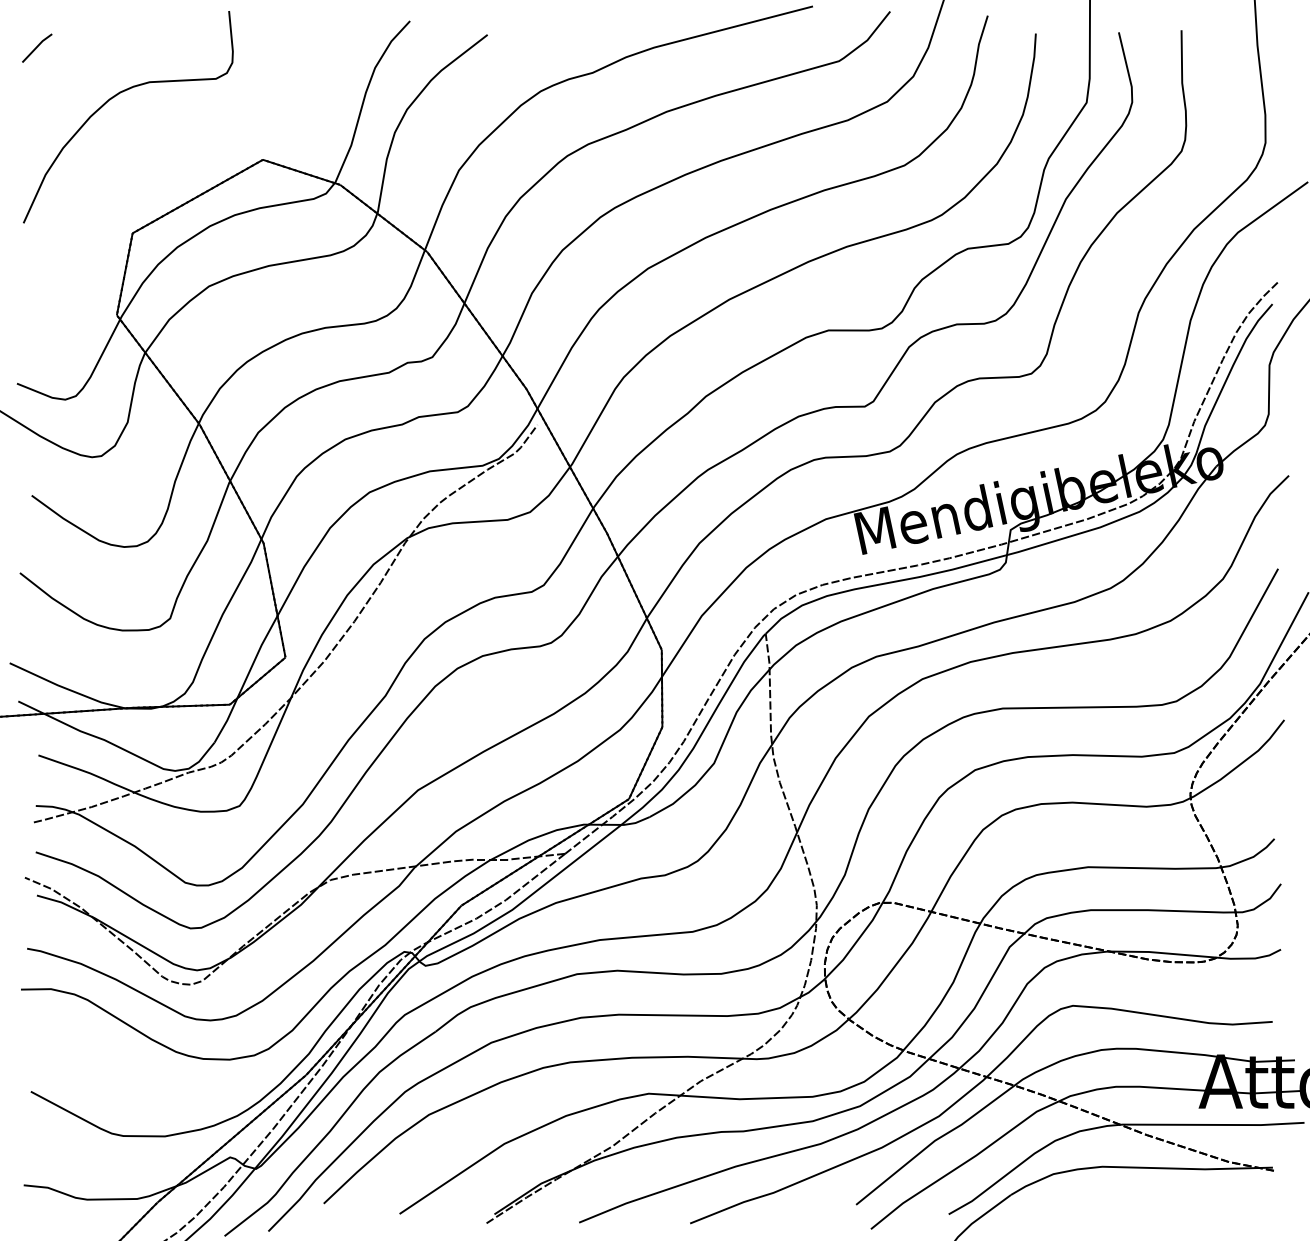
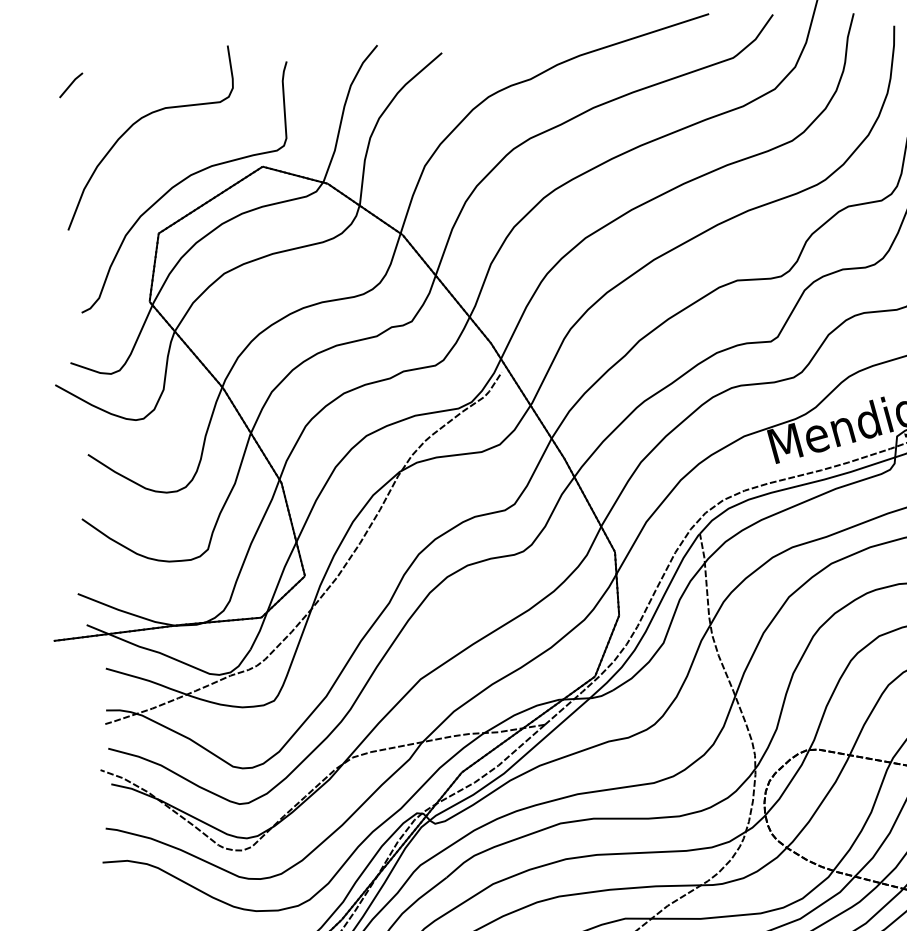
curve: (163, 173) -> (181, 182), added

